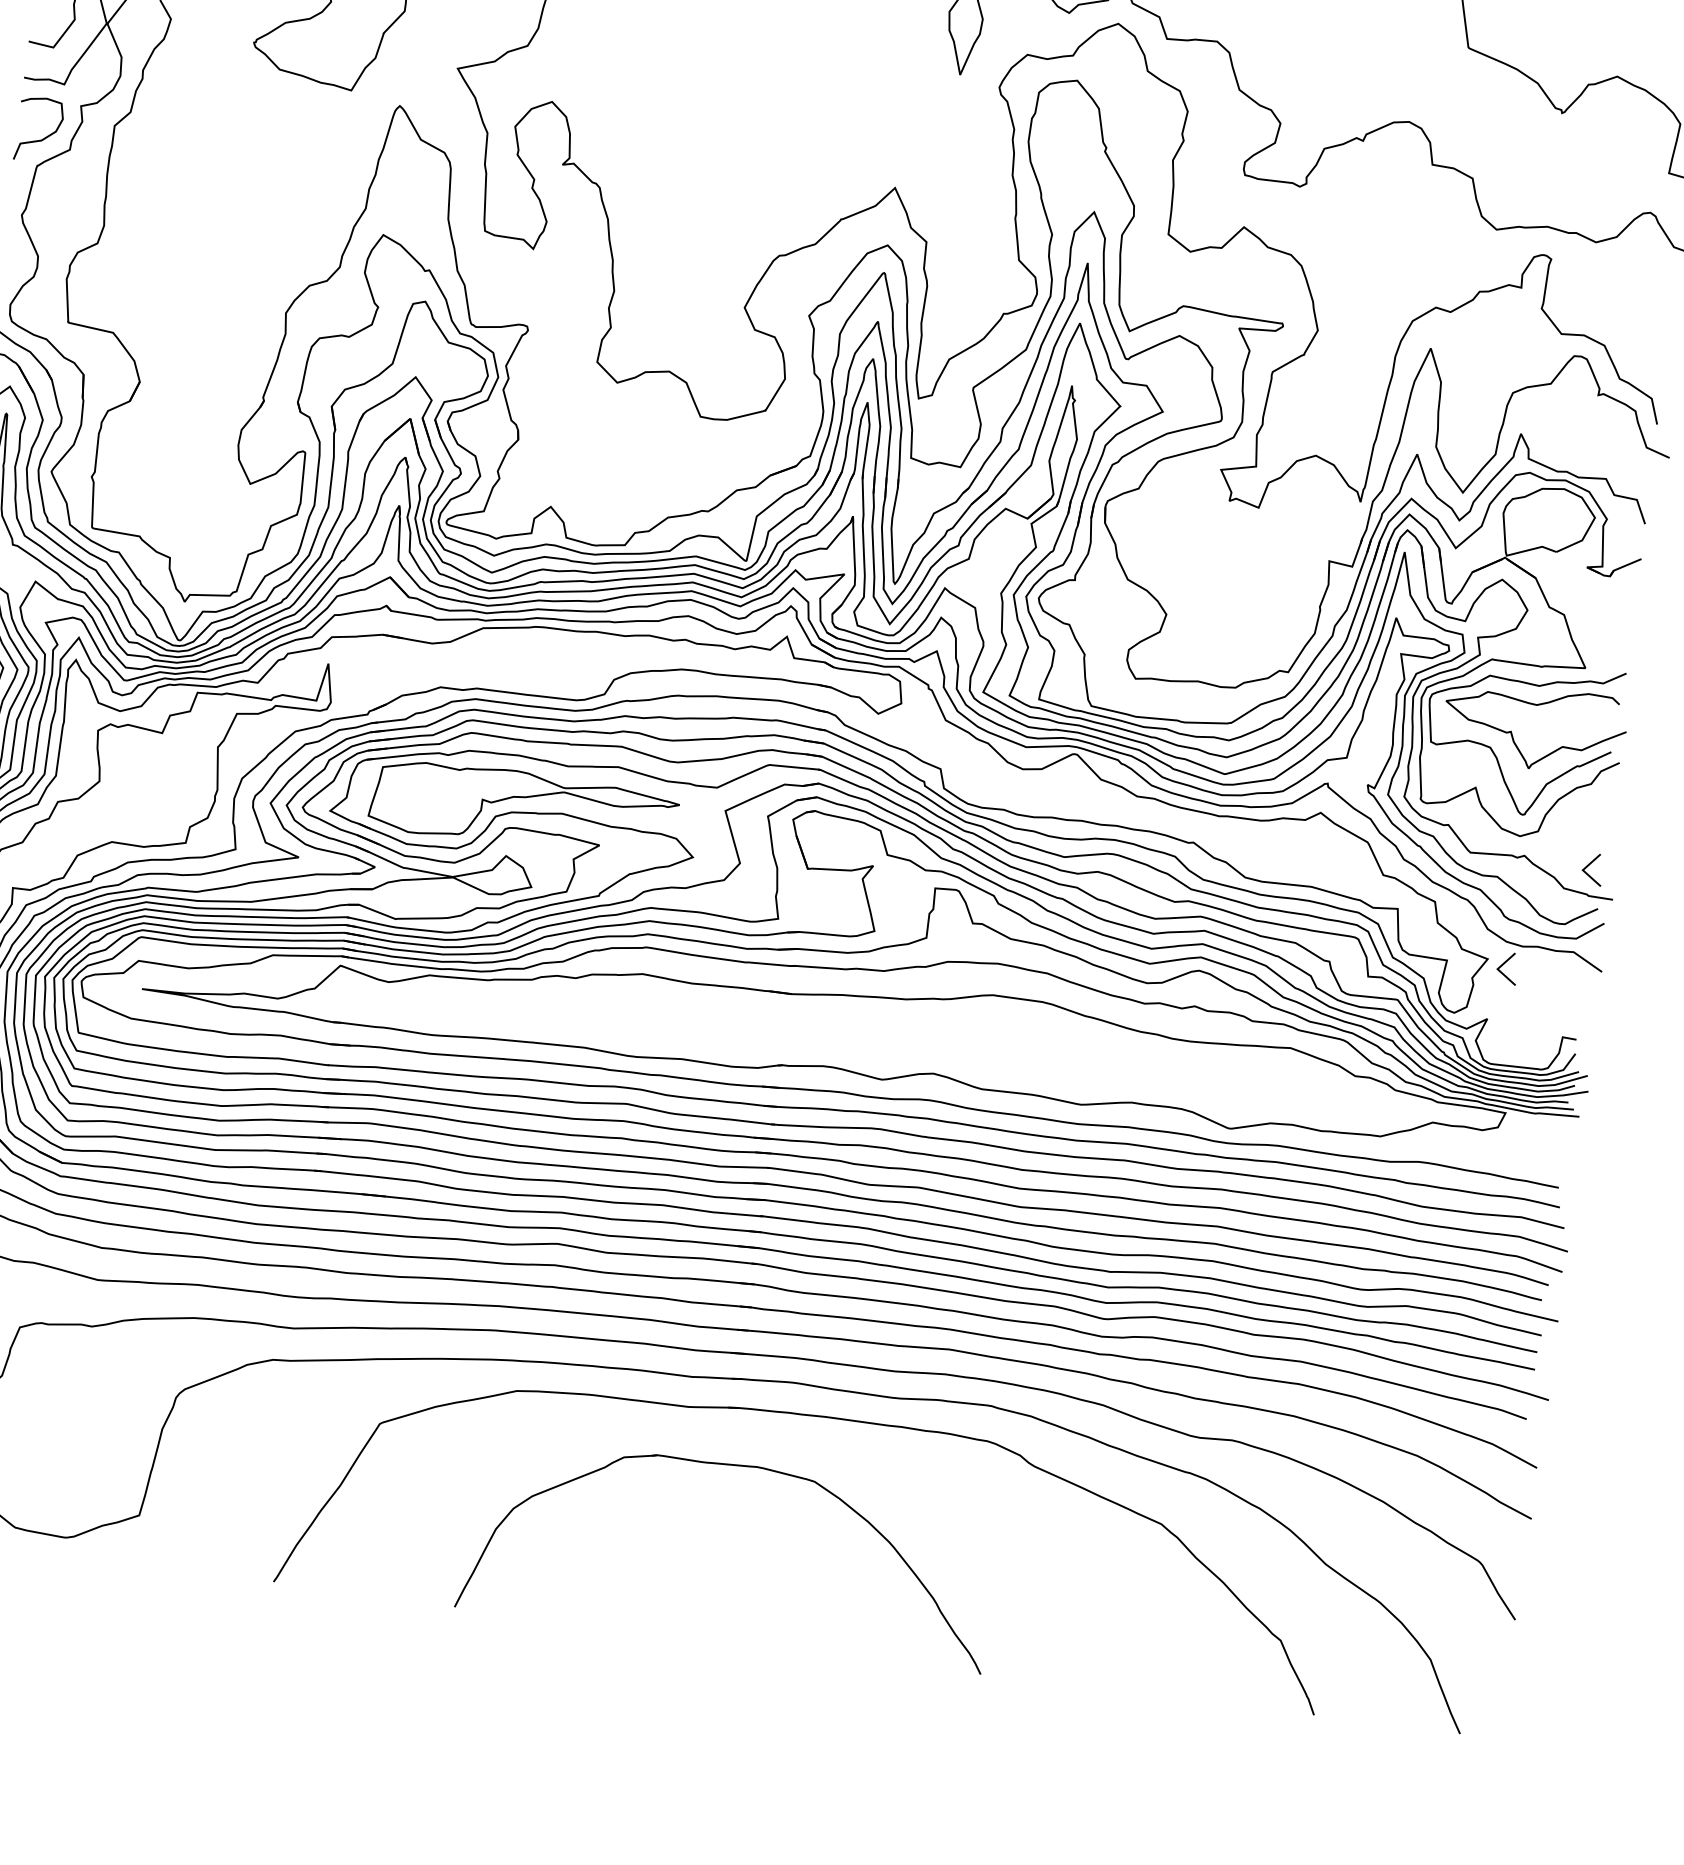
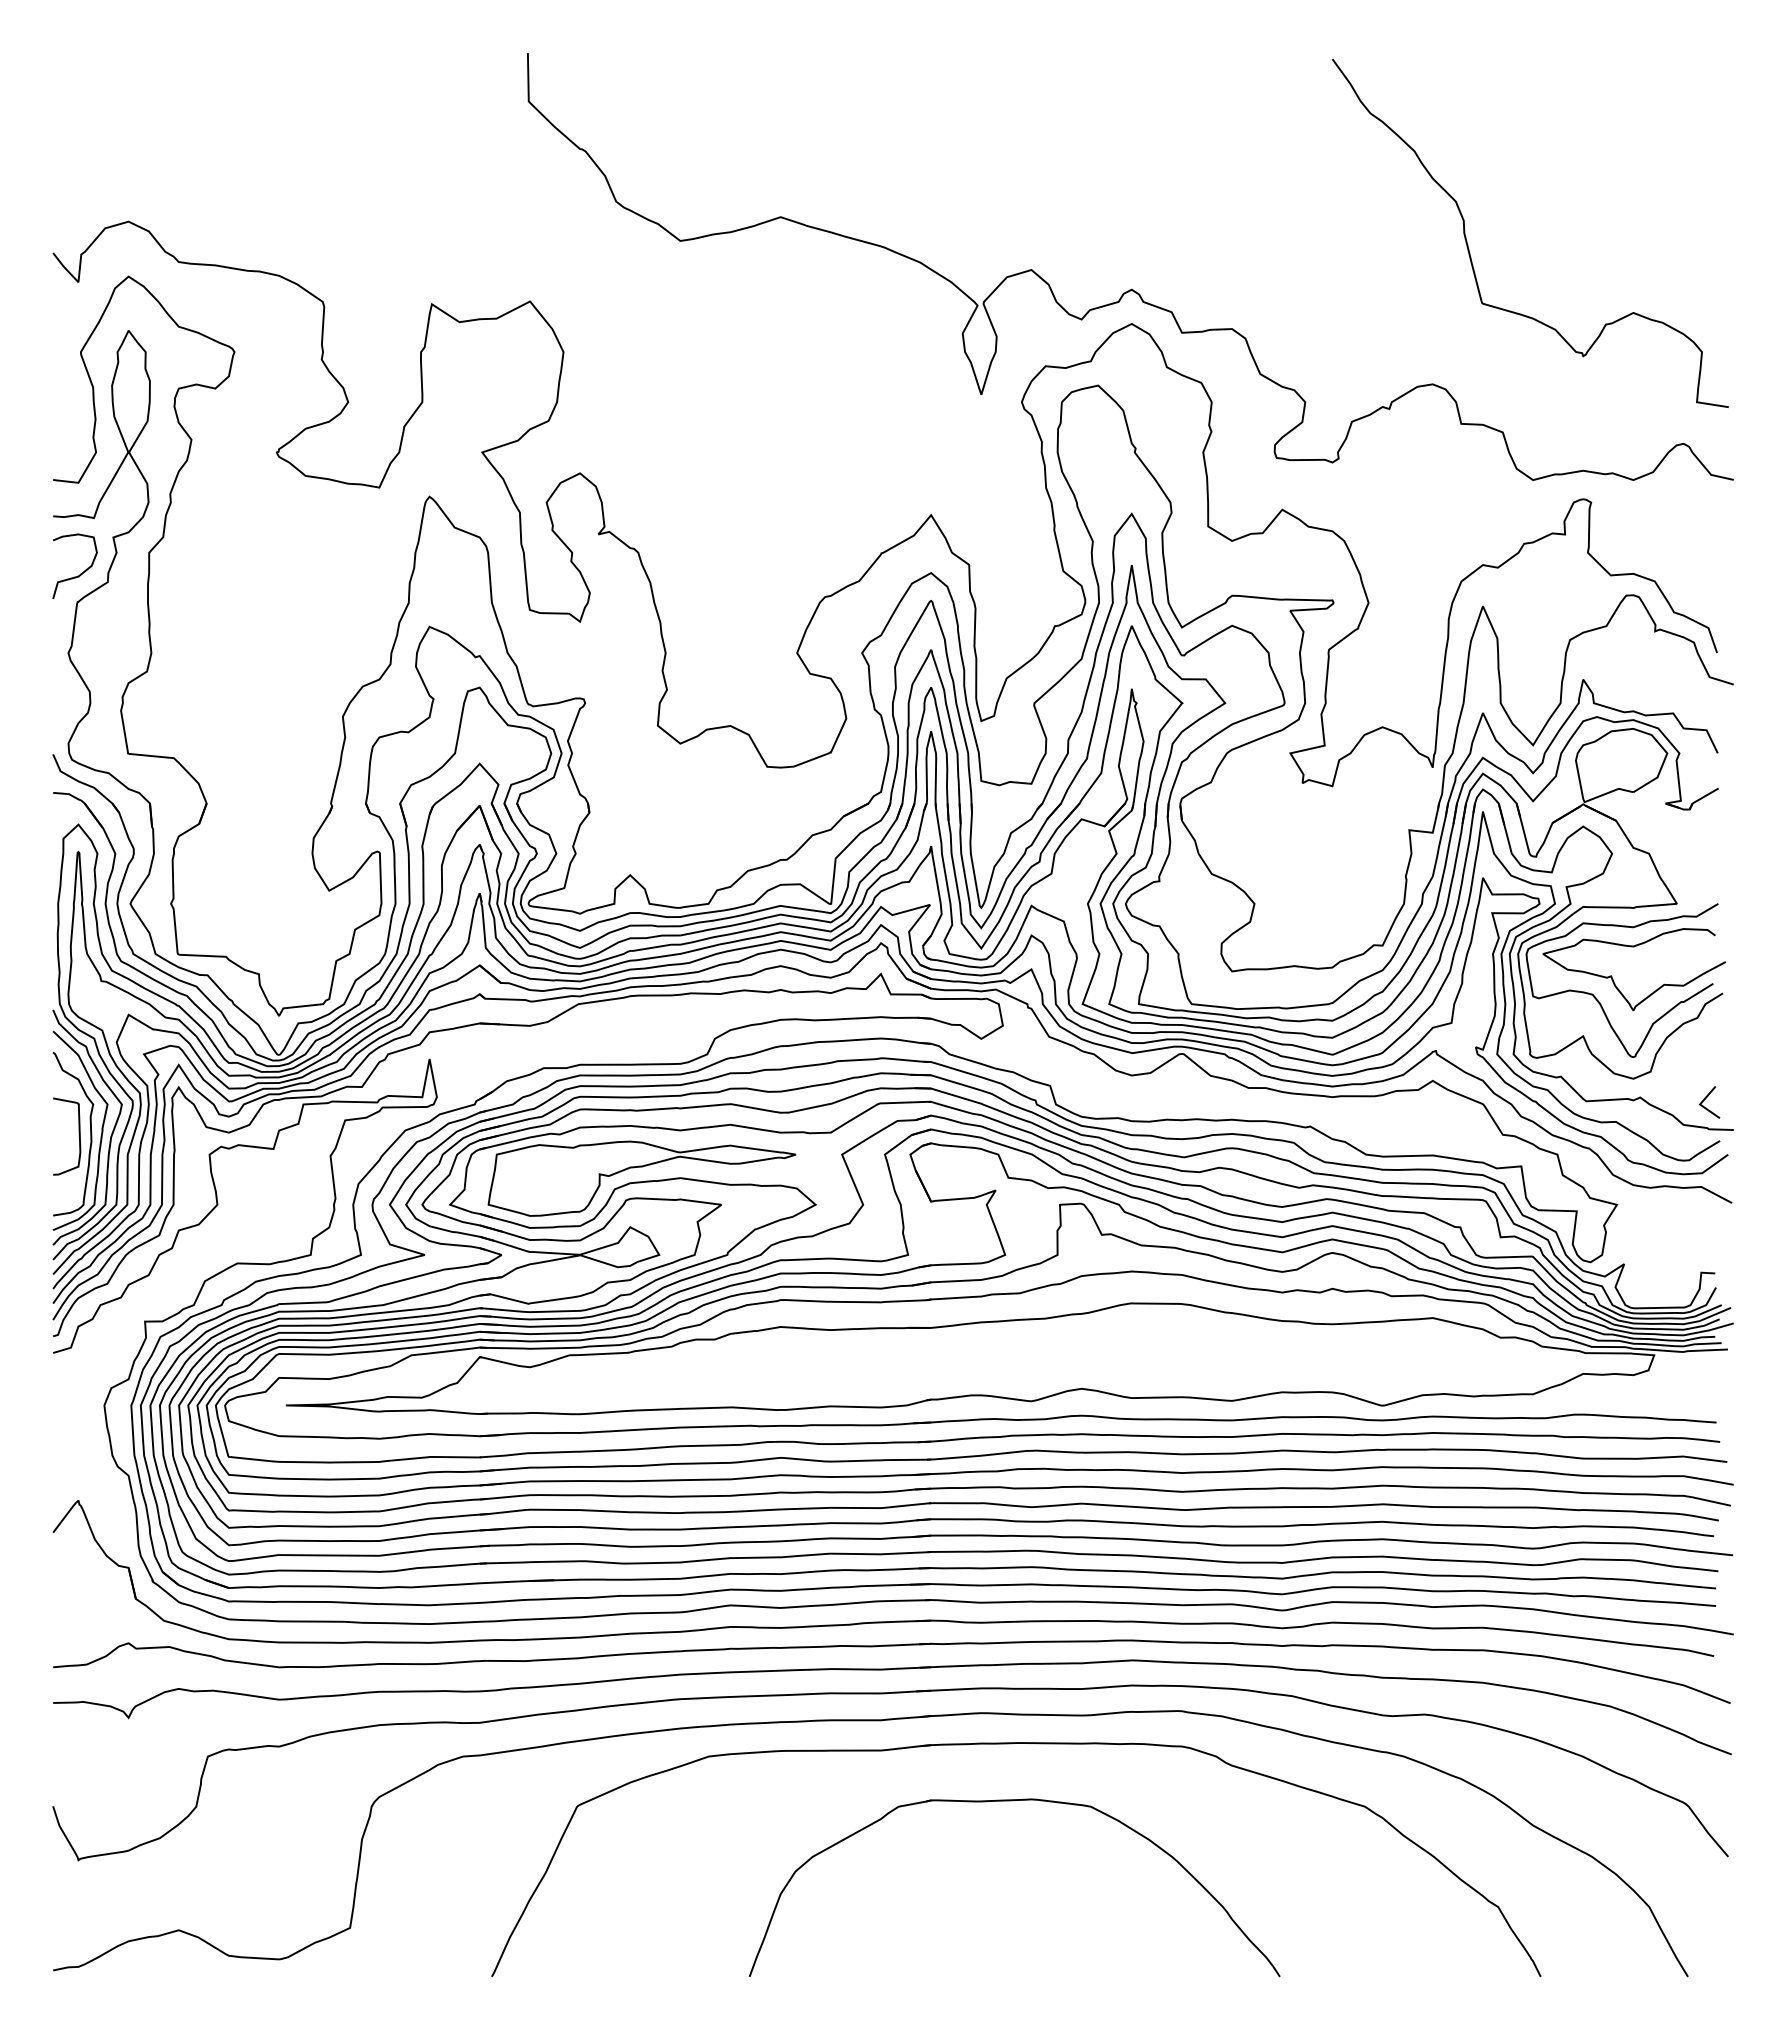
line: (1504, 964) -> (1634, 1207), removed
part: (738, 1466) -> (1013, 1801), moved

